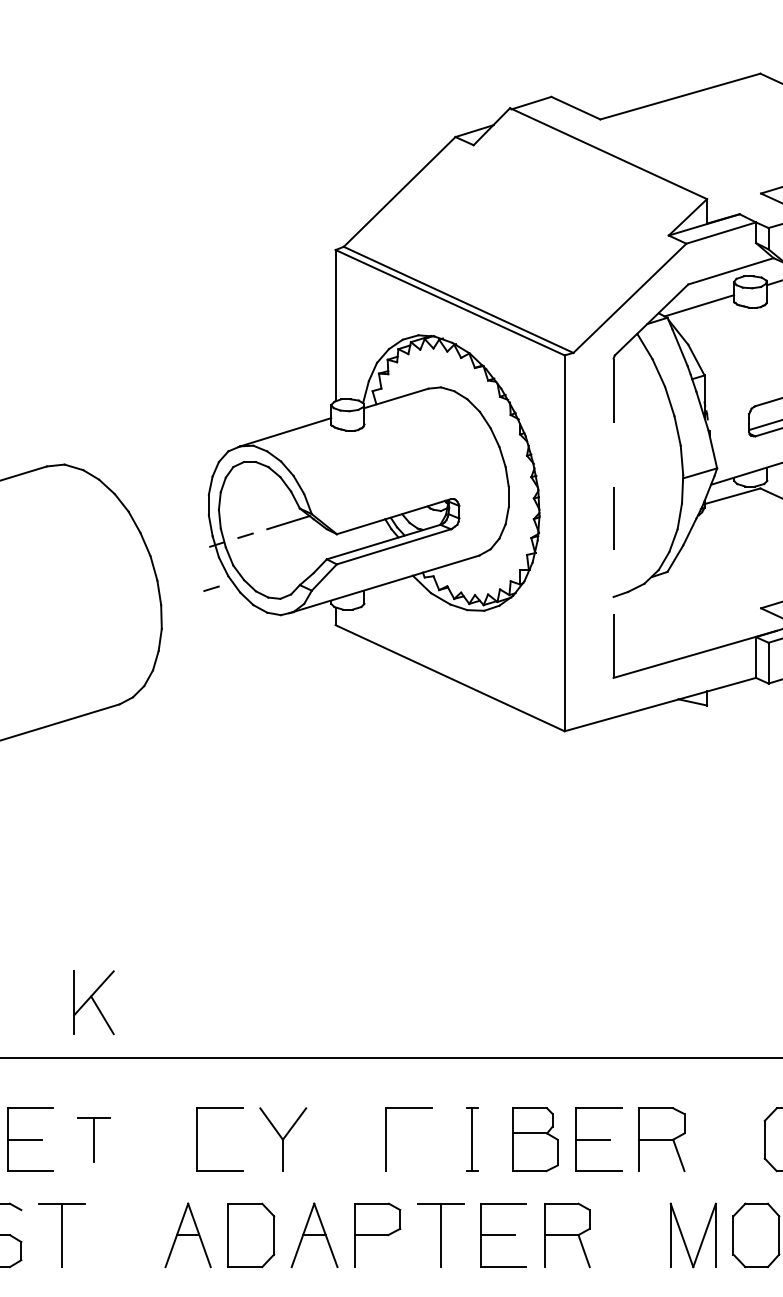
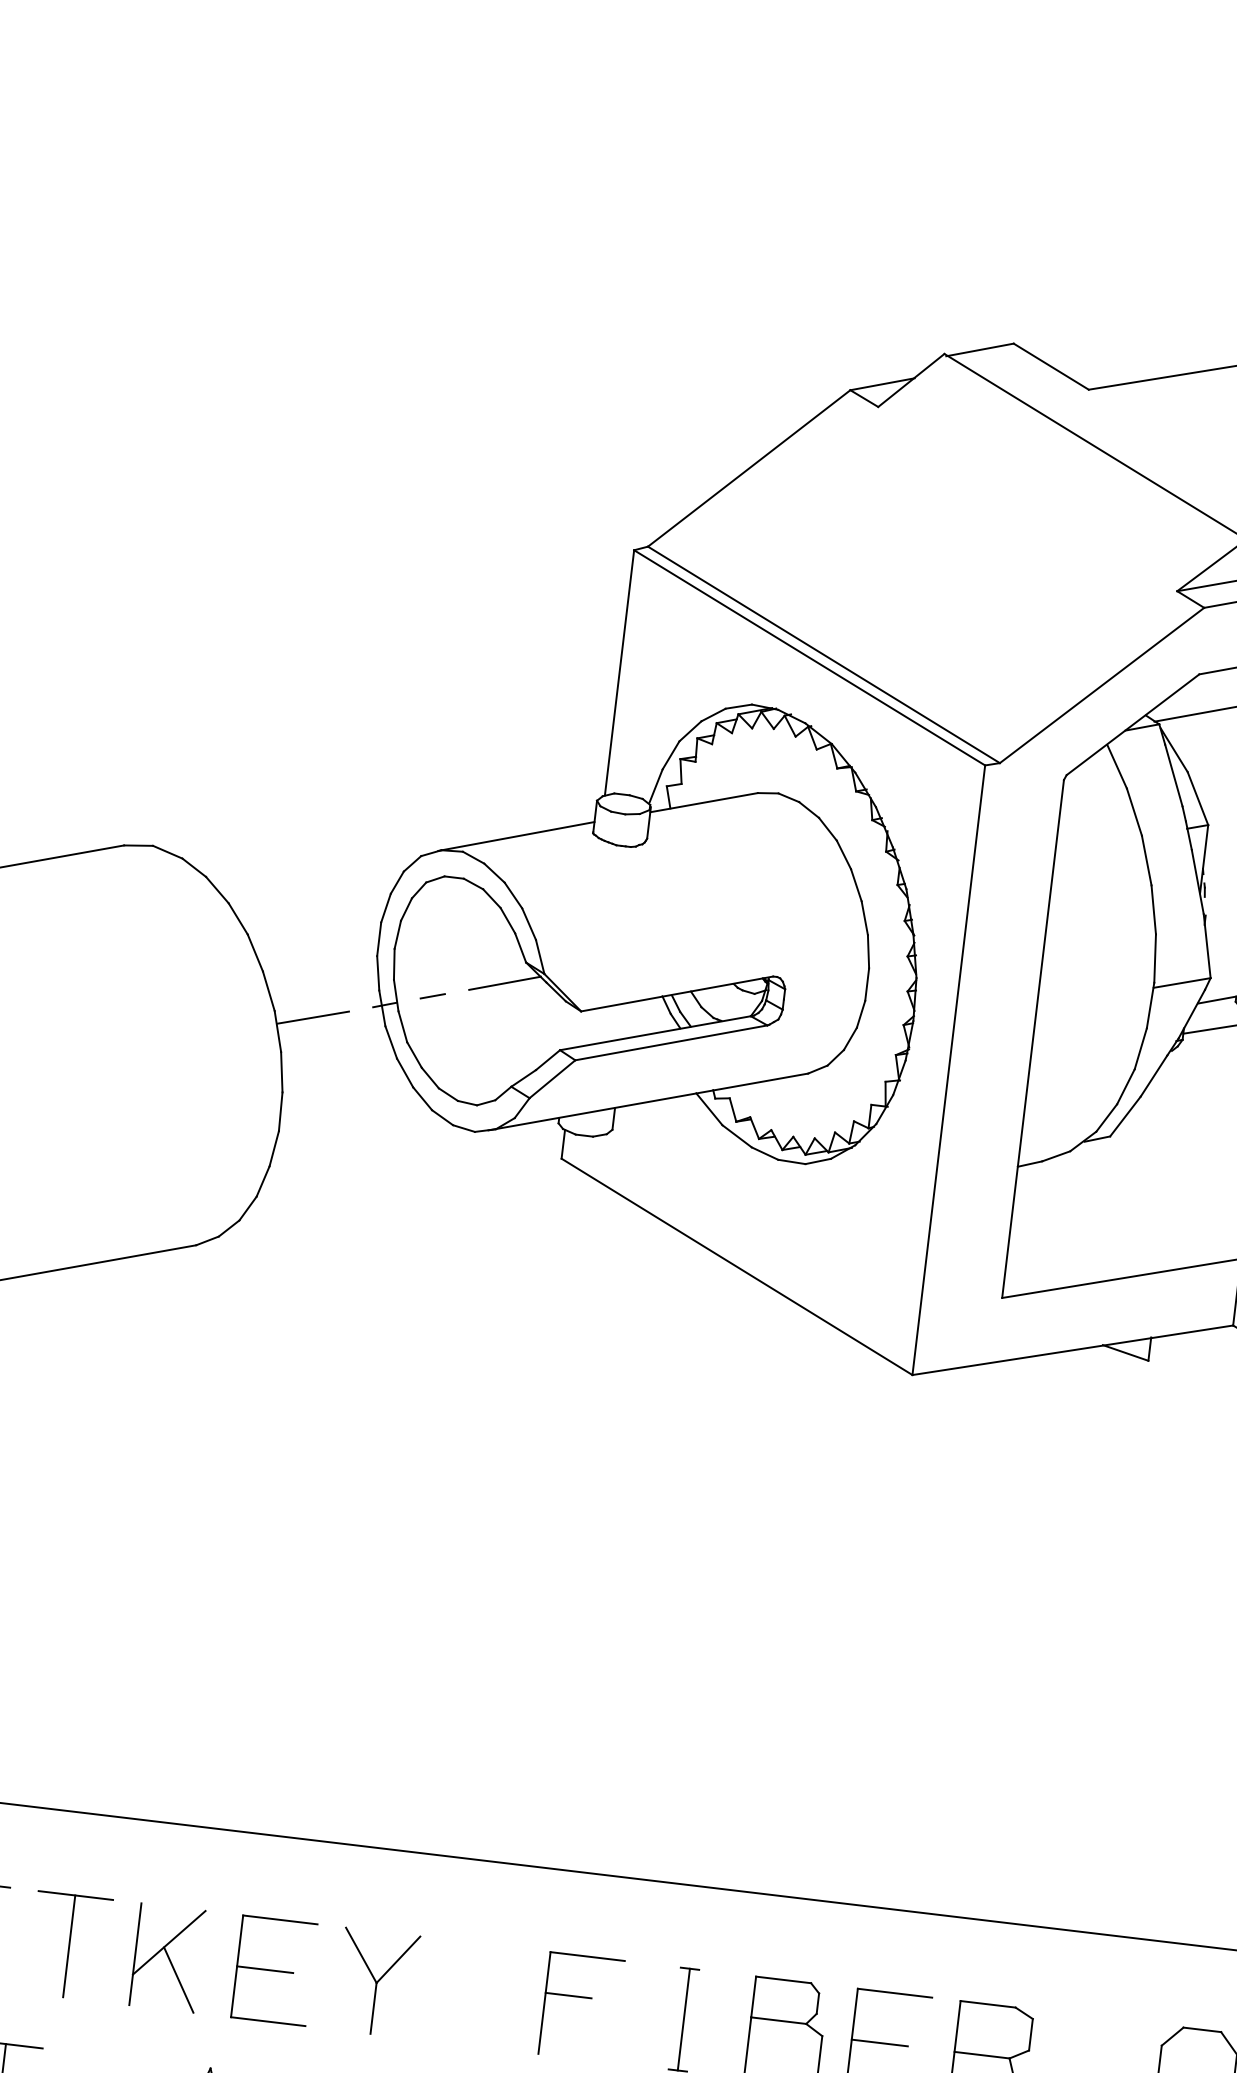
line: (613, 518) -> (1032, 1039), dashed -> solid
line: (174, 557) -> (313, 1017), added
line: (211, 588) -> (367, 1075), removed
part: (93, 1002) -> (166, 1957), moved
line: (400, 1133) -> (568, 1995), added
part: (93, 1139) -> (69, 1945), size x1.43
line: (213, 1139) -> (264, 1969), added

